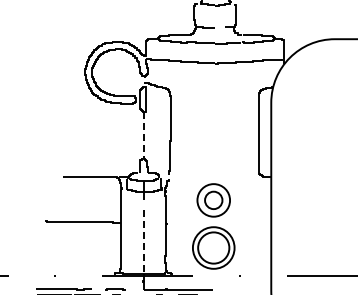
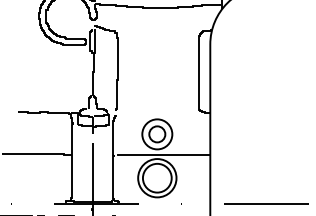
line: (143, 133) -> (92, 72), dashed -> solid
line: (220, 222) -> (163, 154), added
line: (143, 242) -> (92, 173), dashed -> solid

